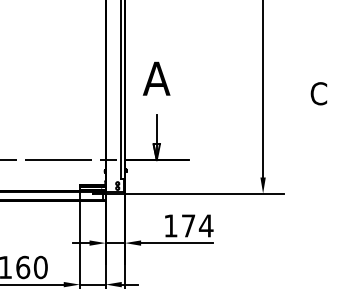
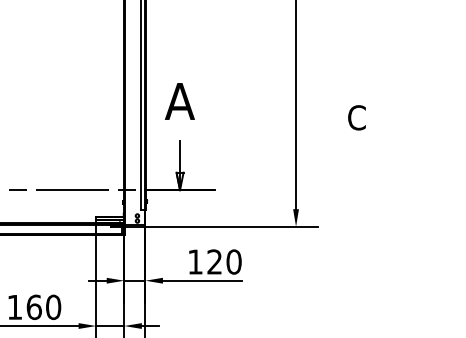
text: (197, 225) -> (224, 261), 174 -> 120

